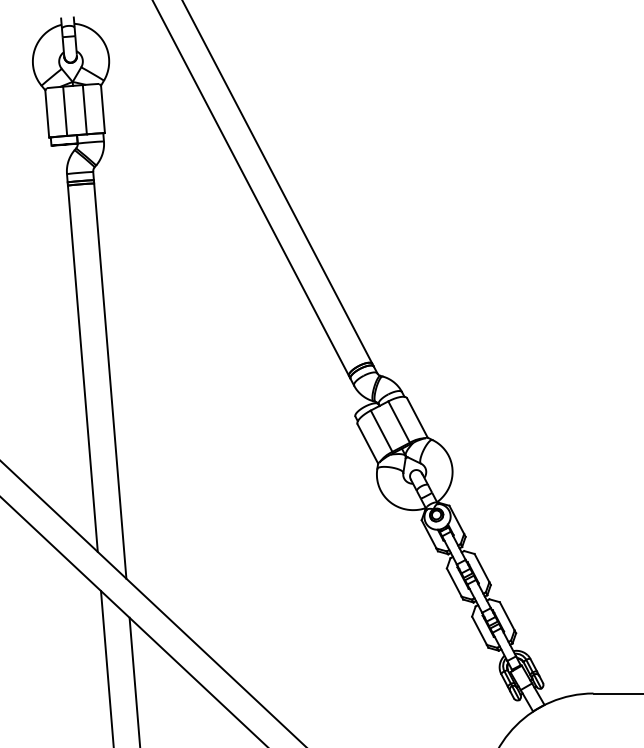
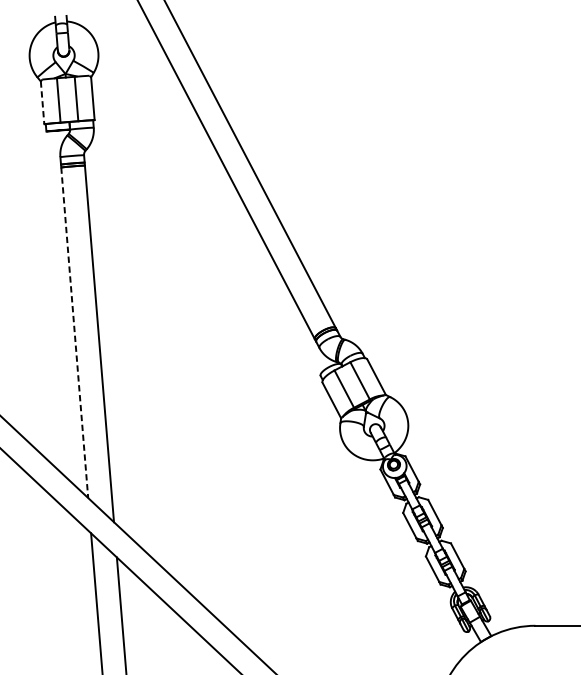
line: (47, 113) -> (42, 102), solid -> dashed
line: (82, 368) -> (74, 332), solid -> dashed

